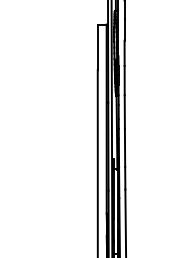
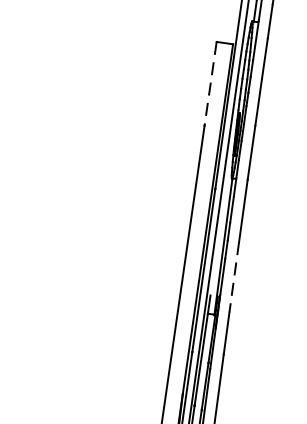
line: (97, 47) -> (210, 84), solid -> dashed
line: (125, 148) -> (234, 278), solid -> dashed

